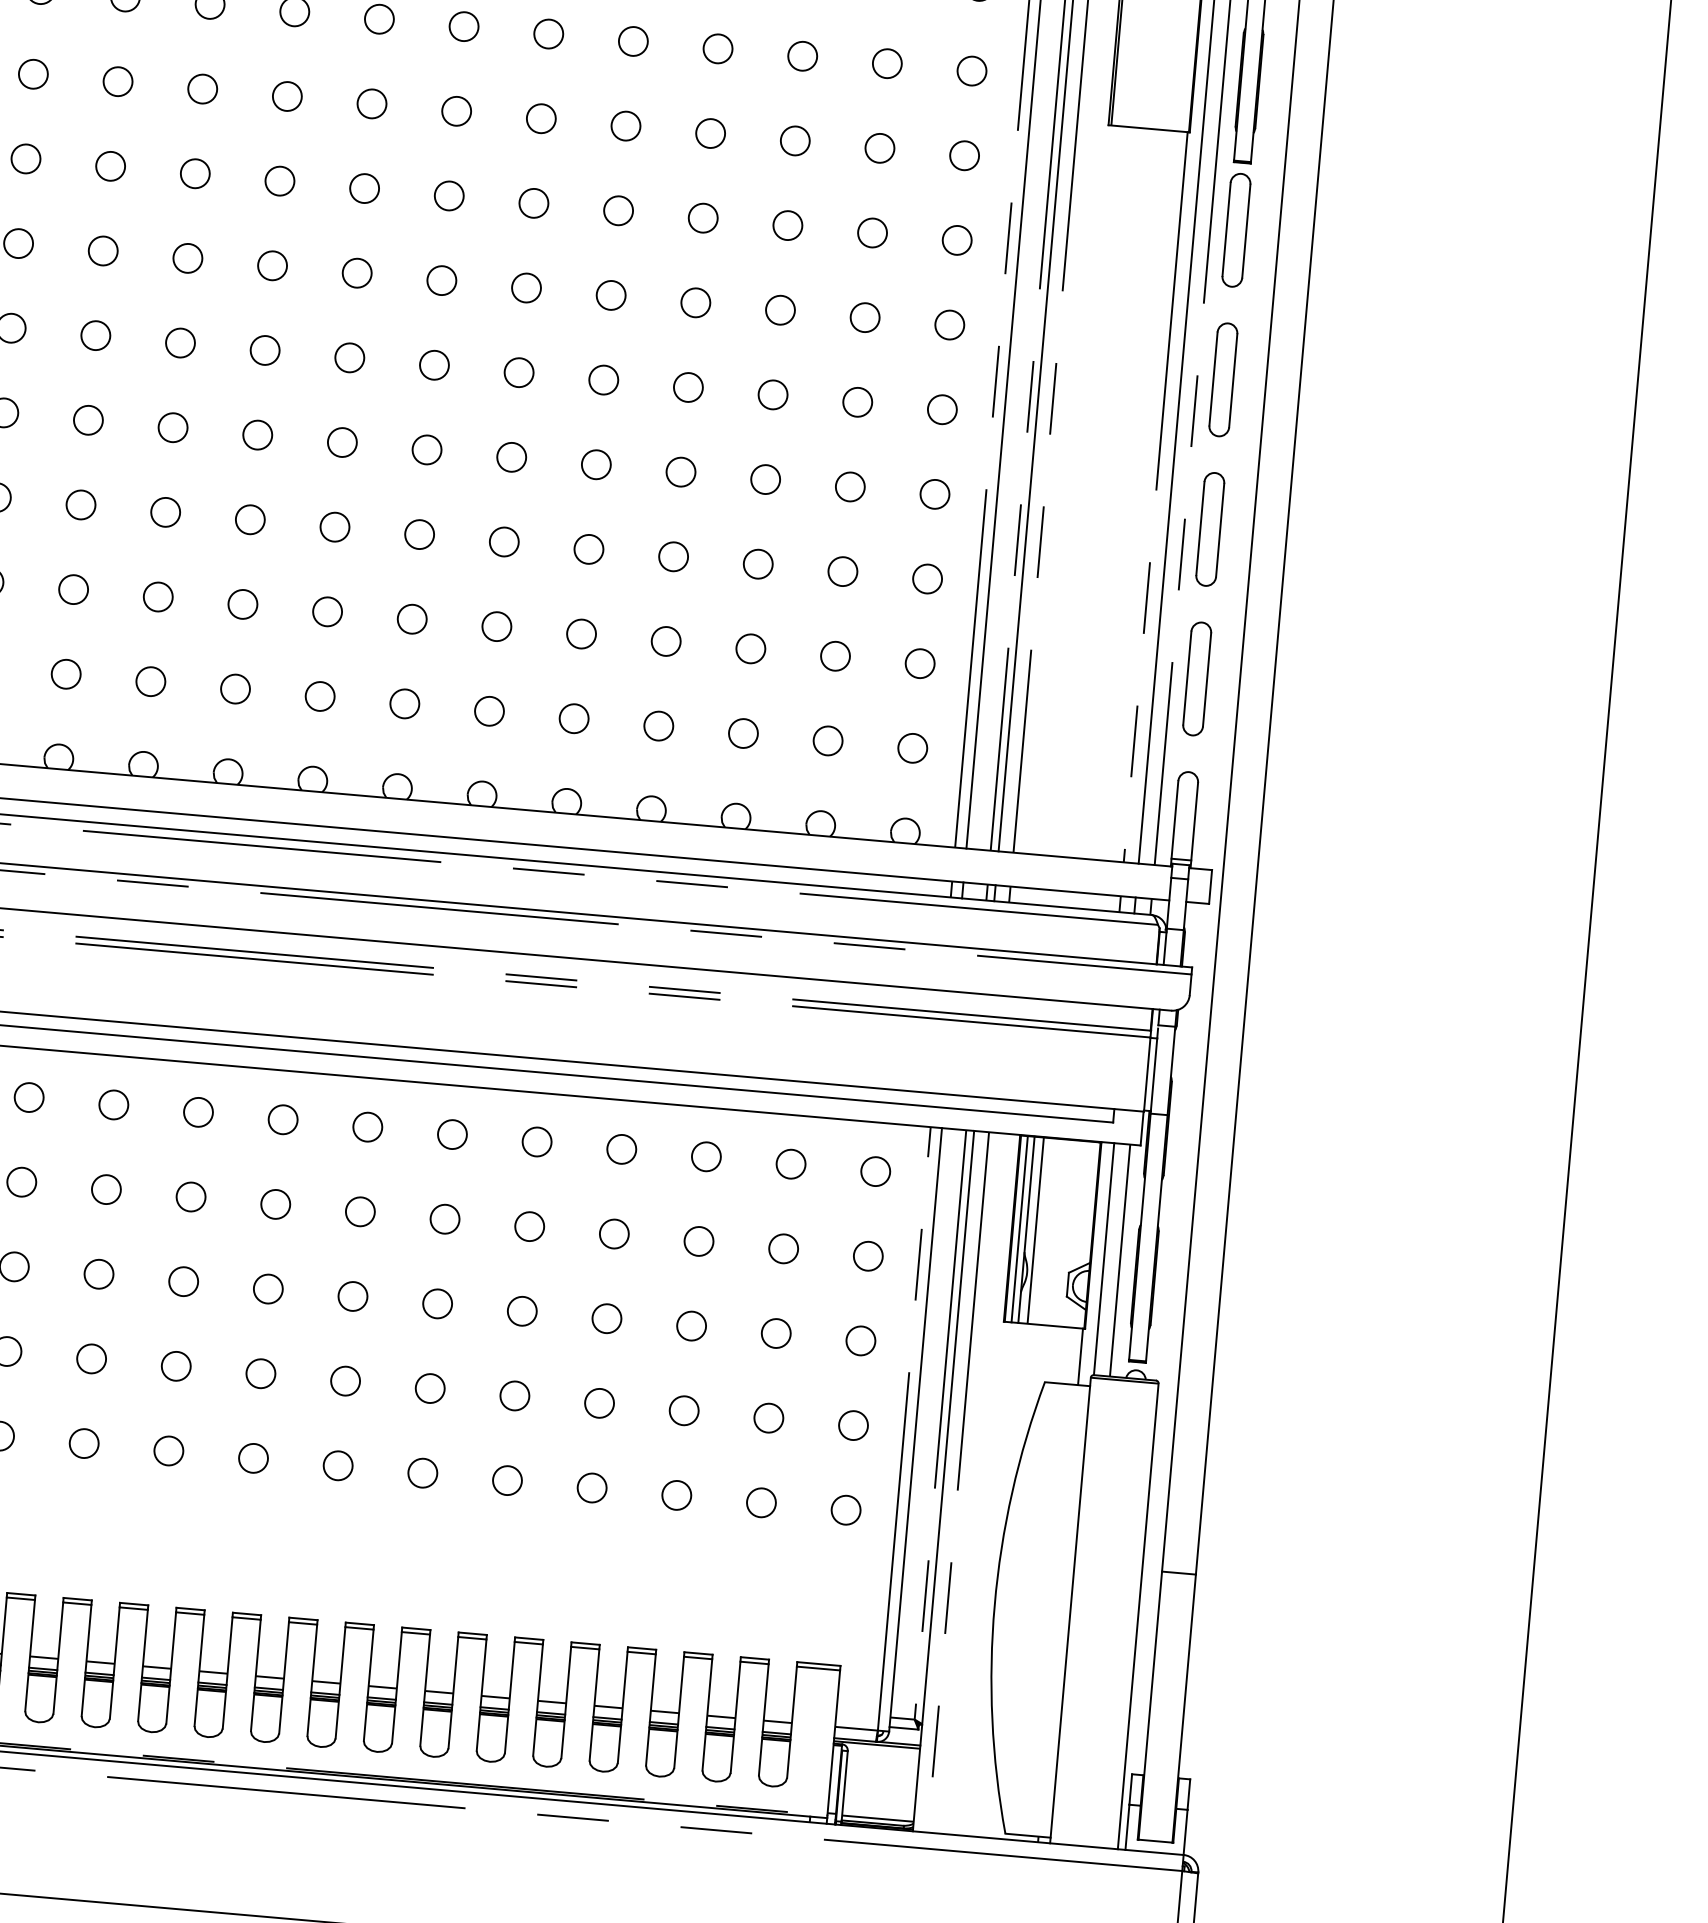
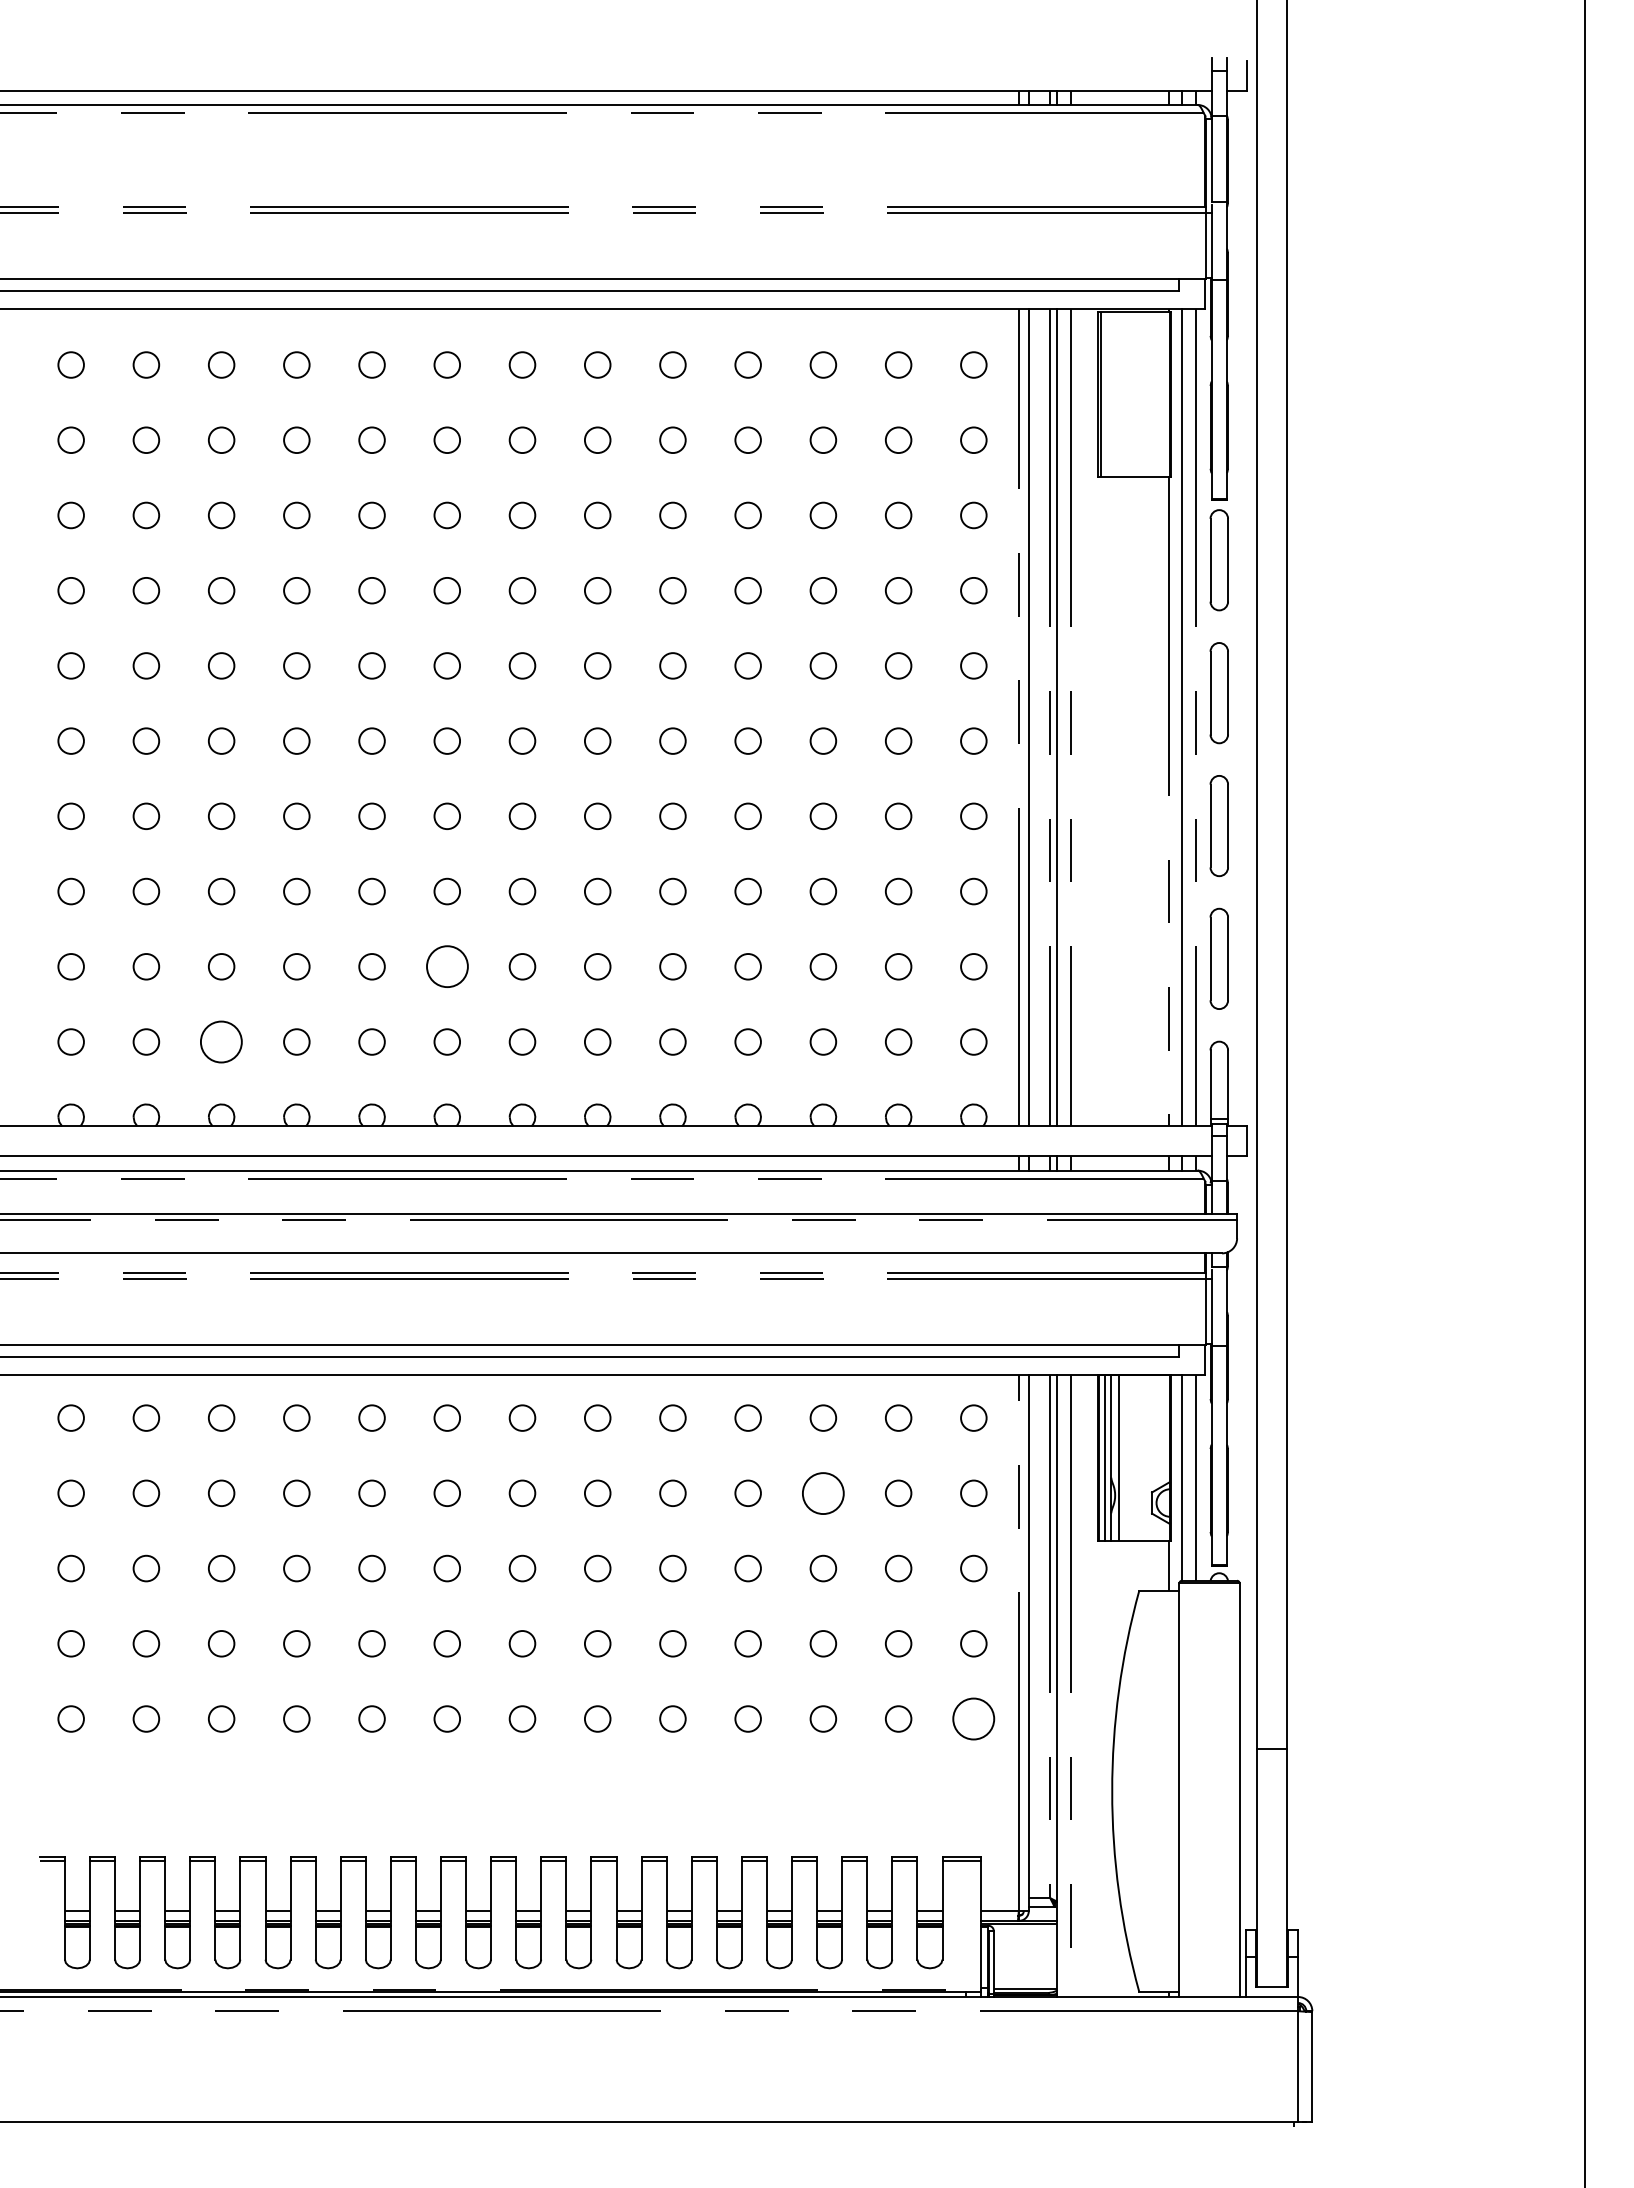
circle: (326, 611) -> (446, 966), size x1.6
circle: (66, 673) -> (221, 1041), size x1.6
circle: (699, 1240) -> (823, 1492), size x1.6
circle: (845, 1509) -> (973, 1718), size x1.6

